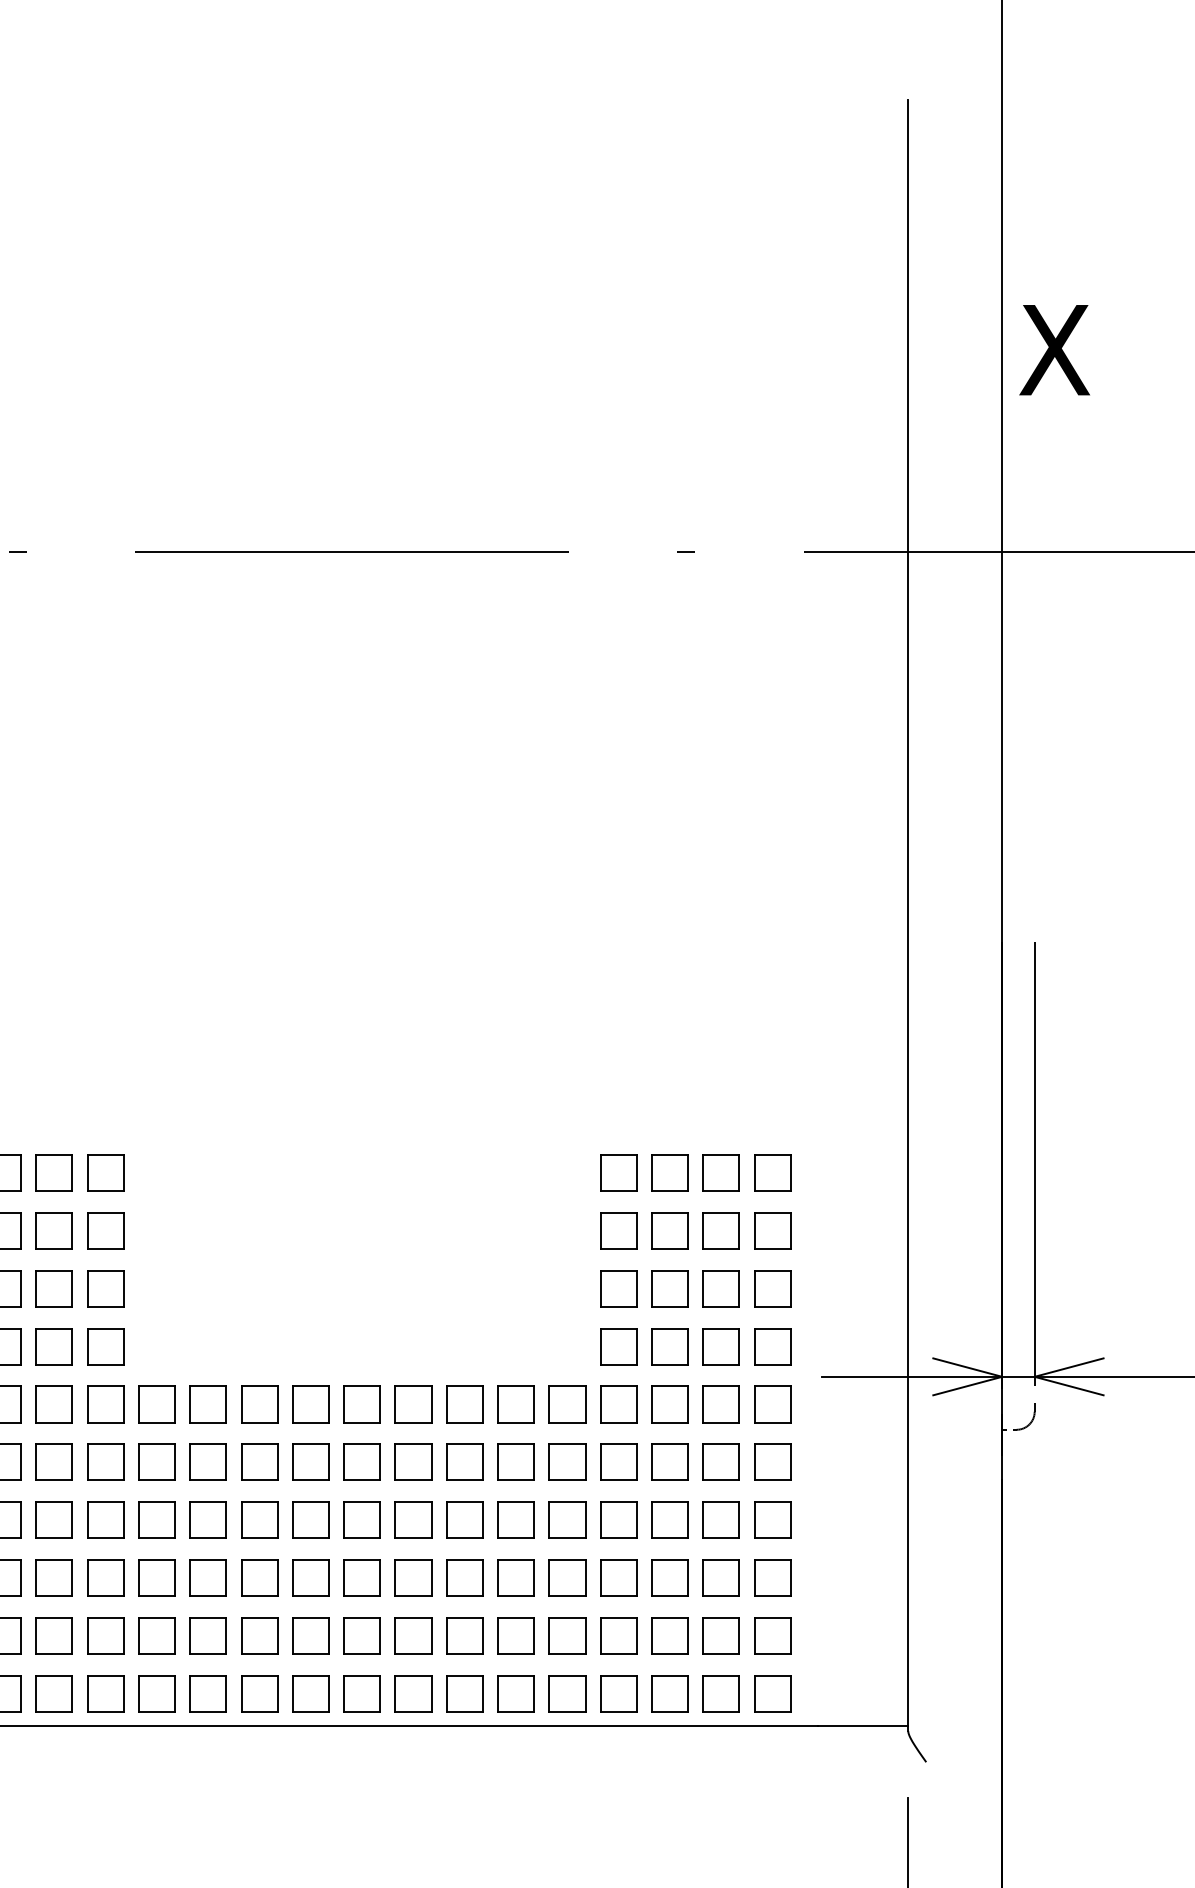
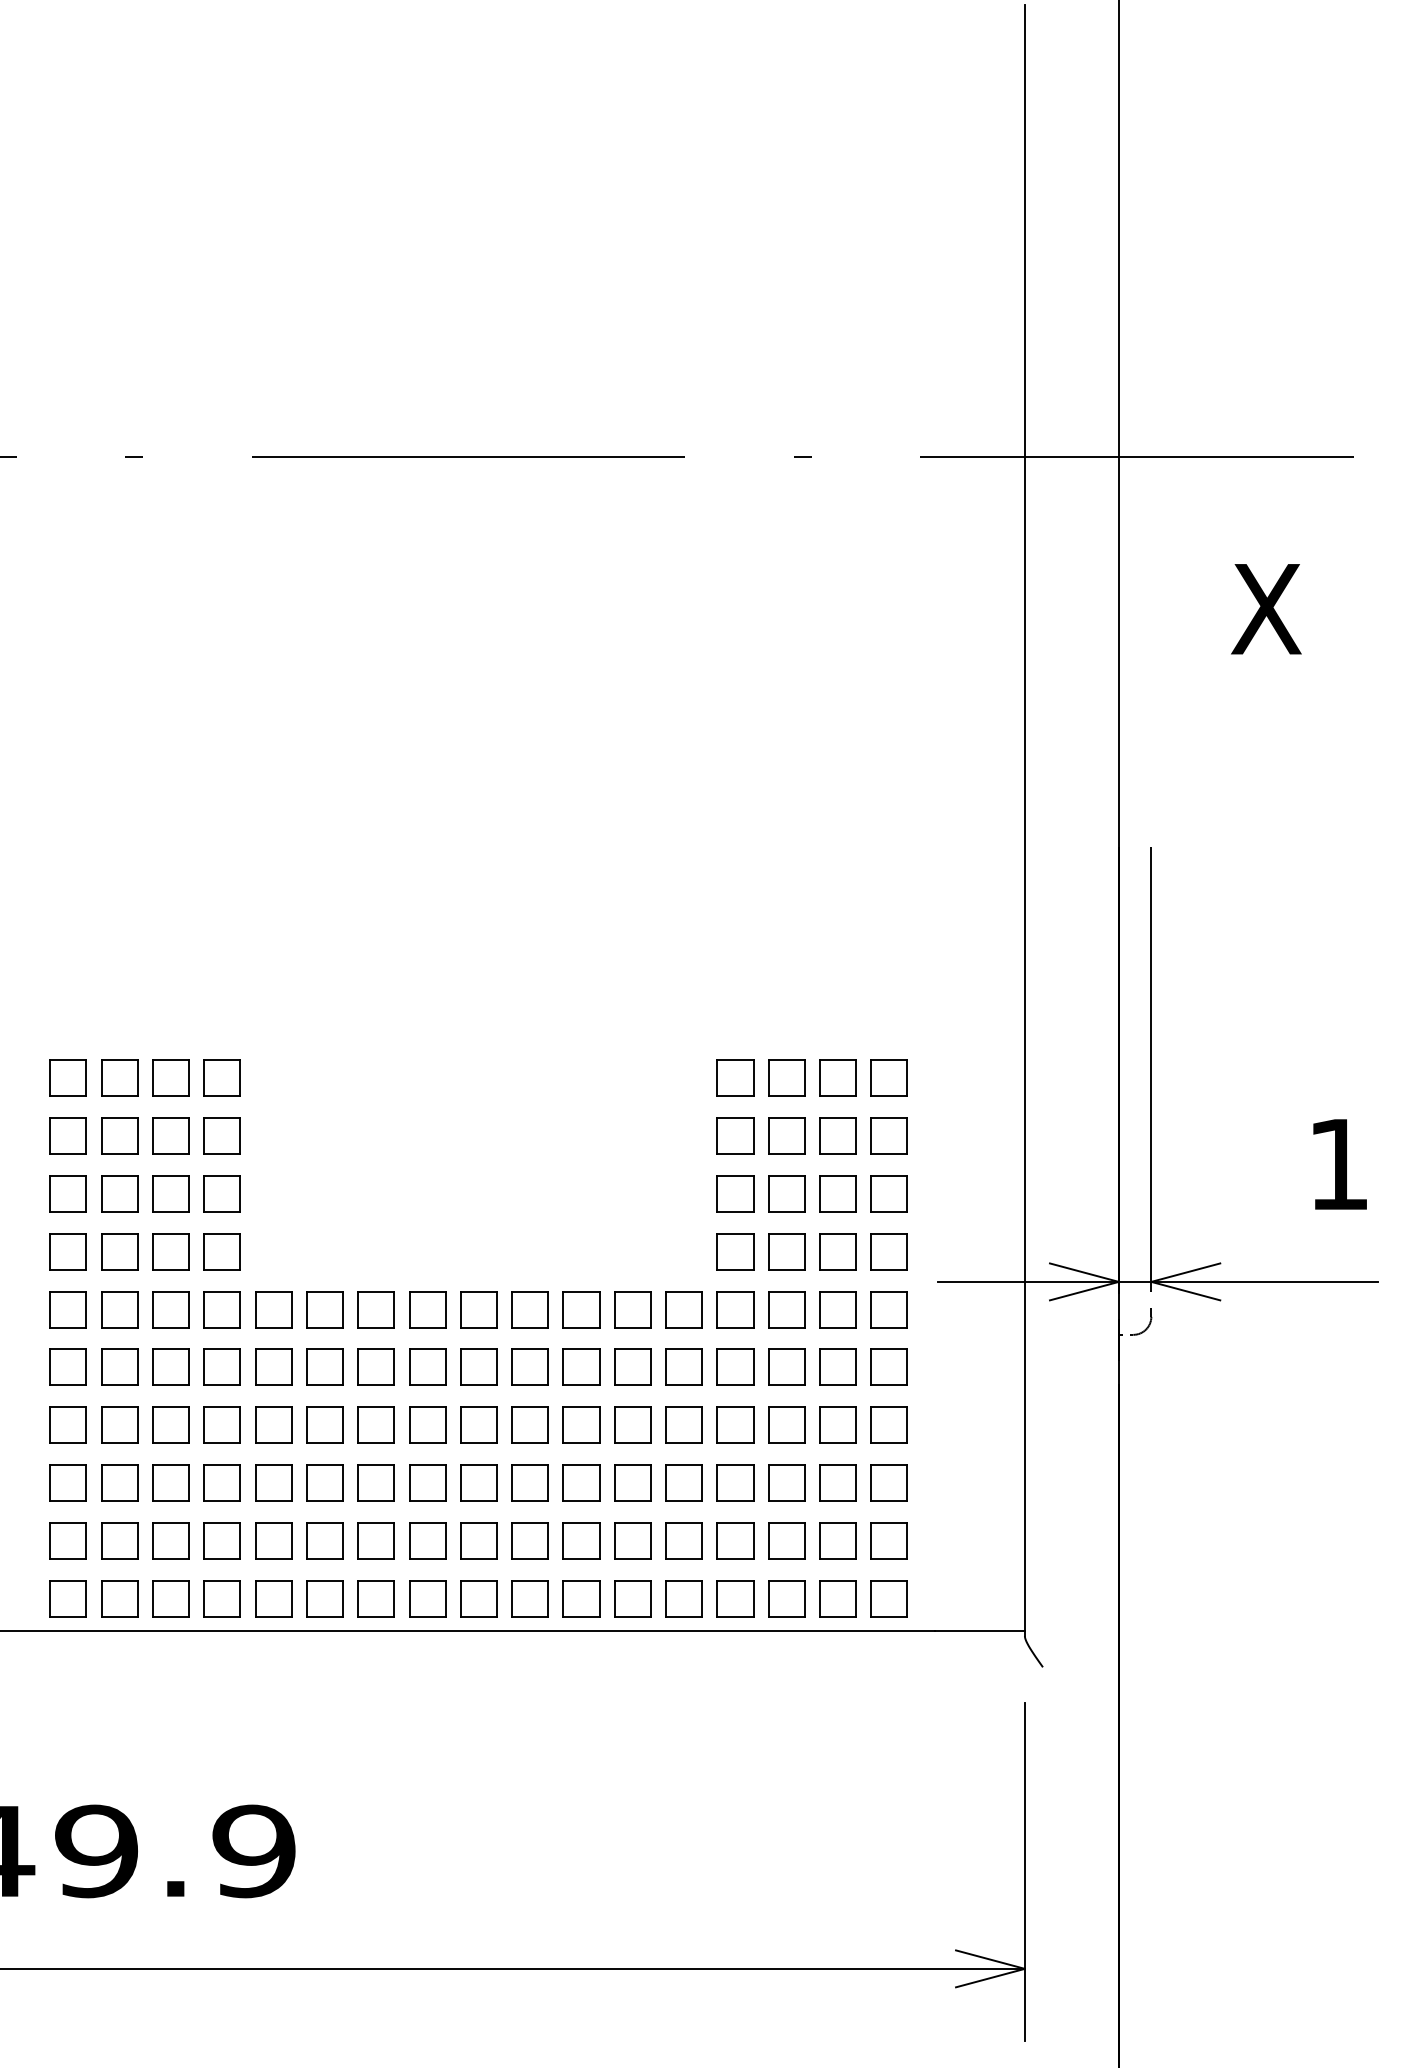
text: (1054, 350) -> (1266, 609), moved

